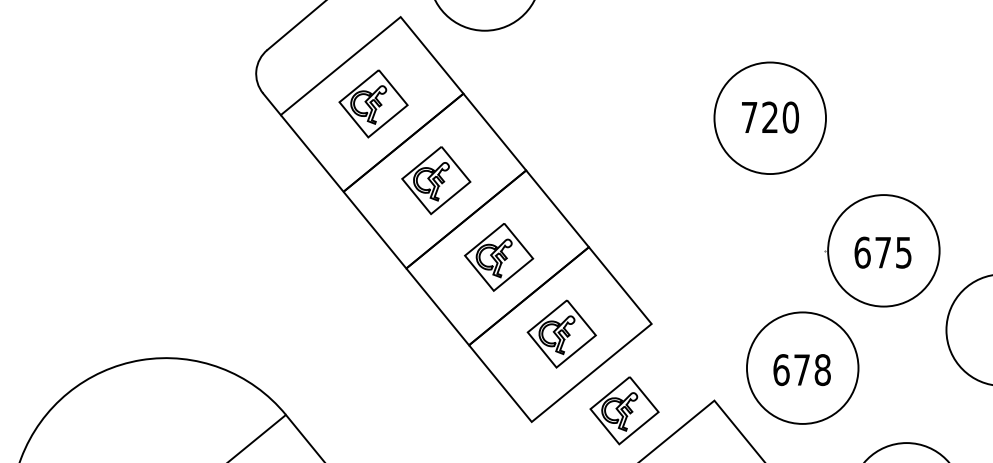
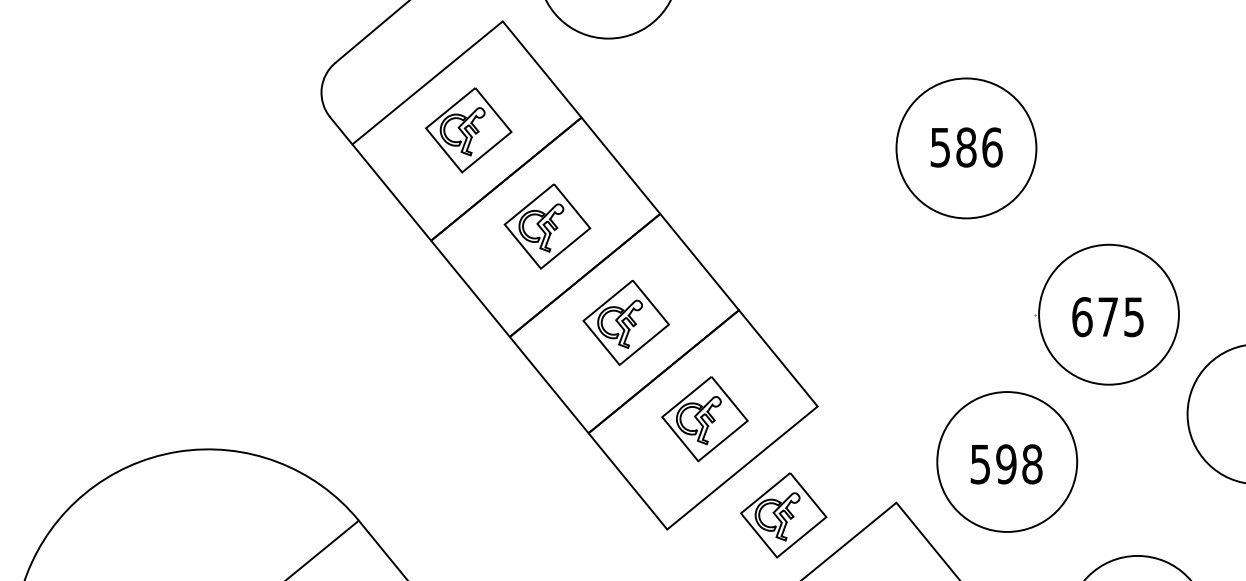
text: (770, 117) -> (966, 147), 720 -> 586
text: (791, 370) -> (993, 464), 678 -> 598

